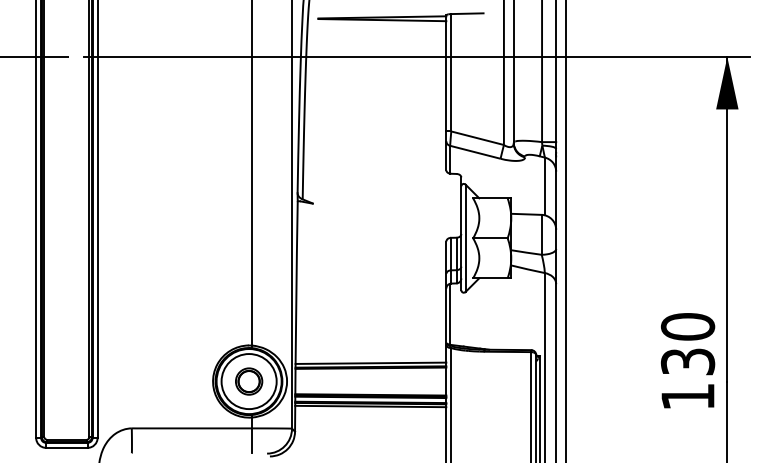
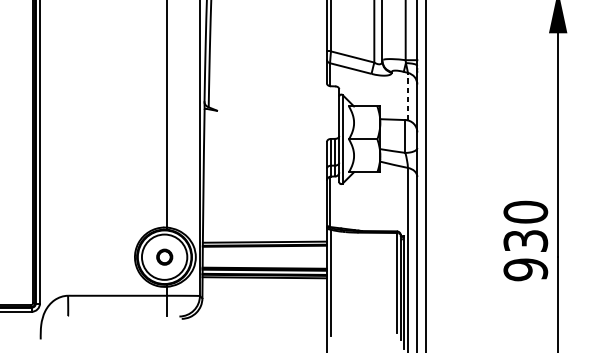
line: (544, 186) -> (407, 96), solid -> dashed
part: (249, 381) -> (164, 257), size x0.7
text: (687, 396) -> (525, 269), 130 -> 930

